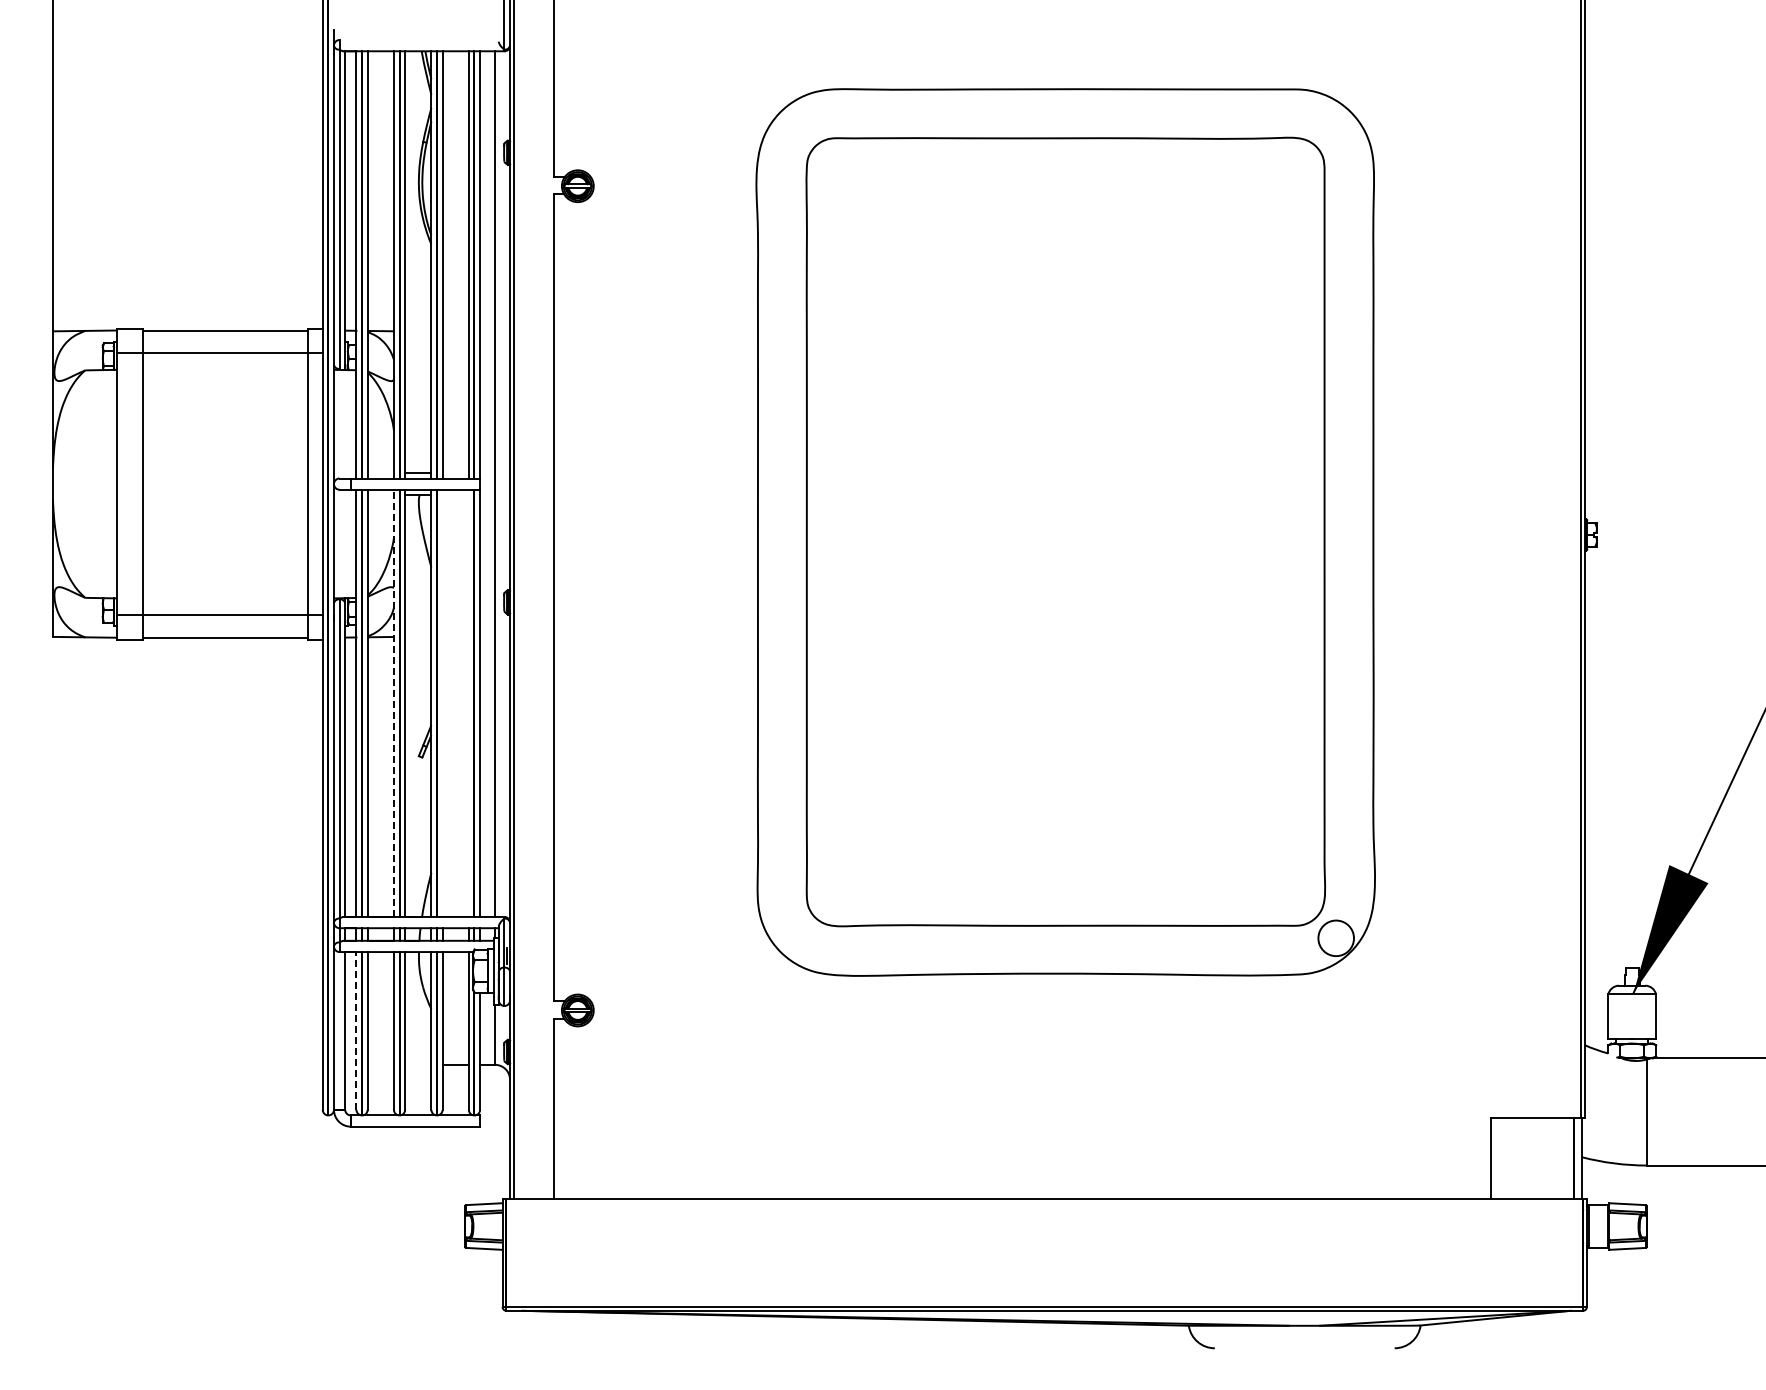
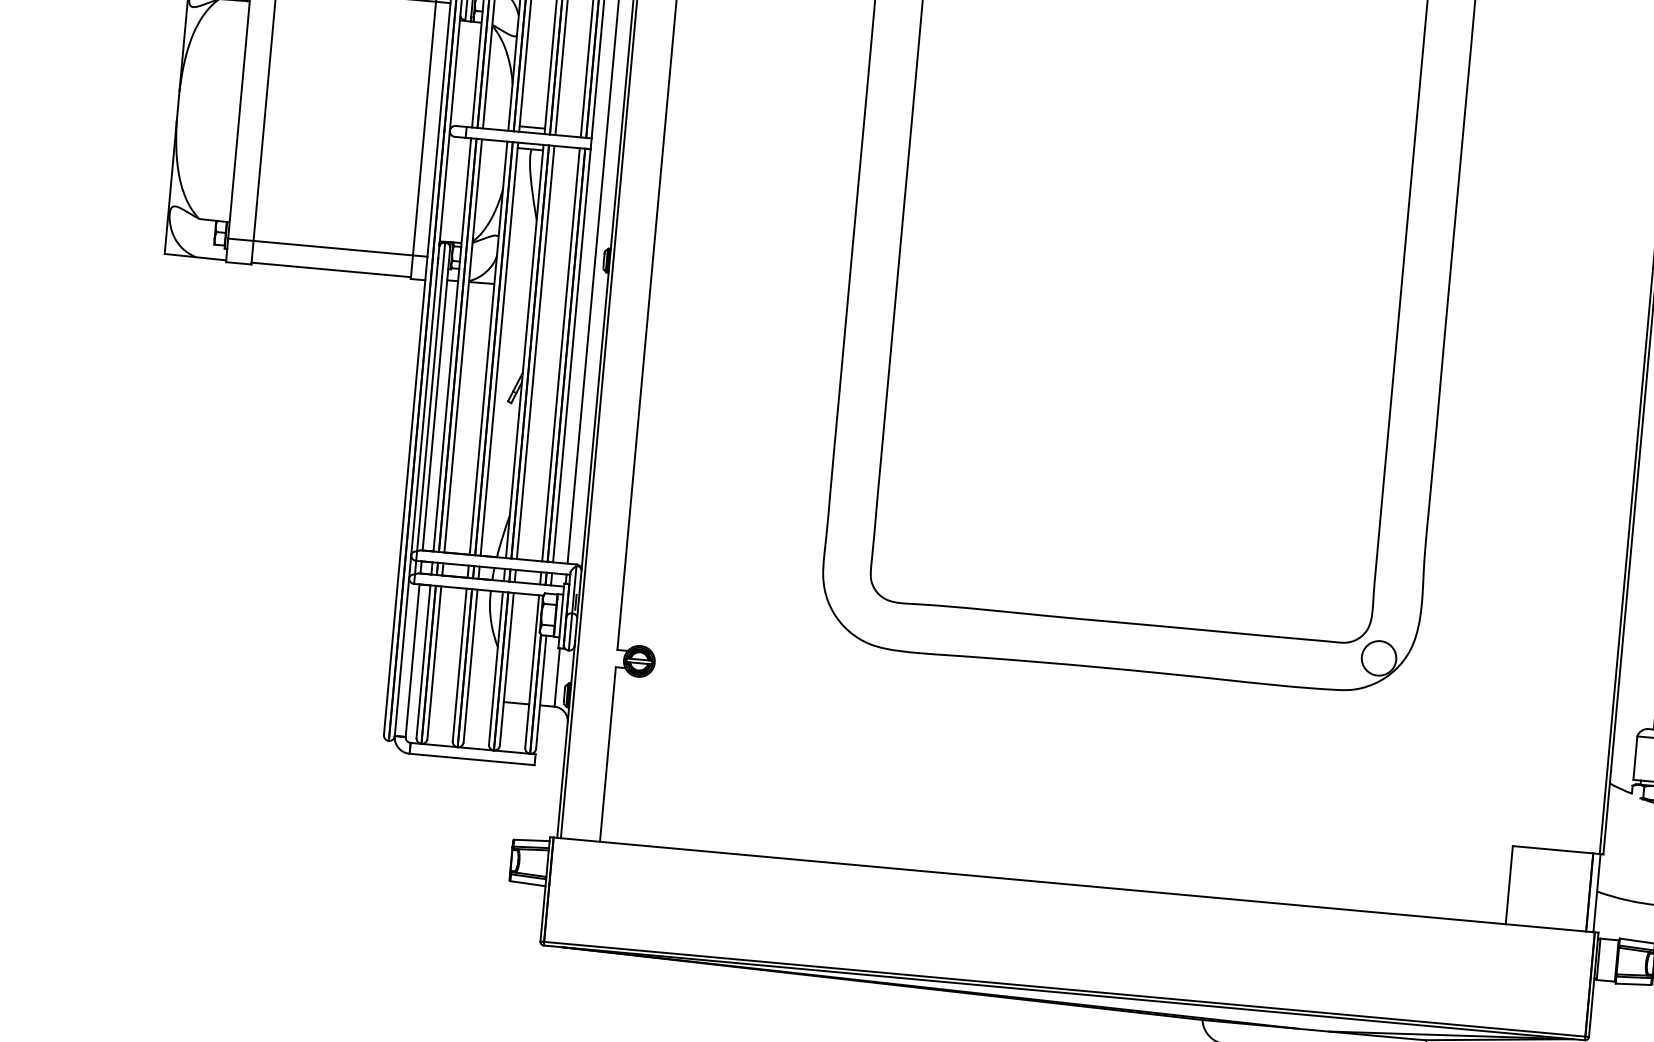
line: (442, 702) -> (535, 351), added
line: (468, 702) -> (560, 353), added
line: (393, 703) -> (488, 348), dashed -> solid
line: (356, 1030) -> (423, 661), dashed -> solid

